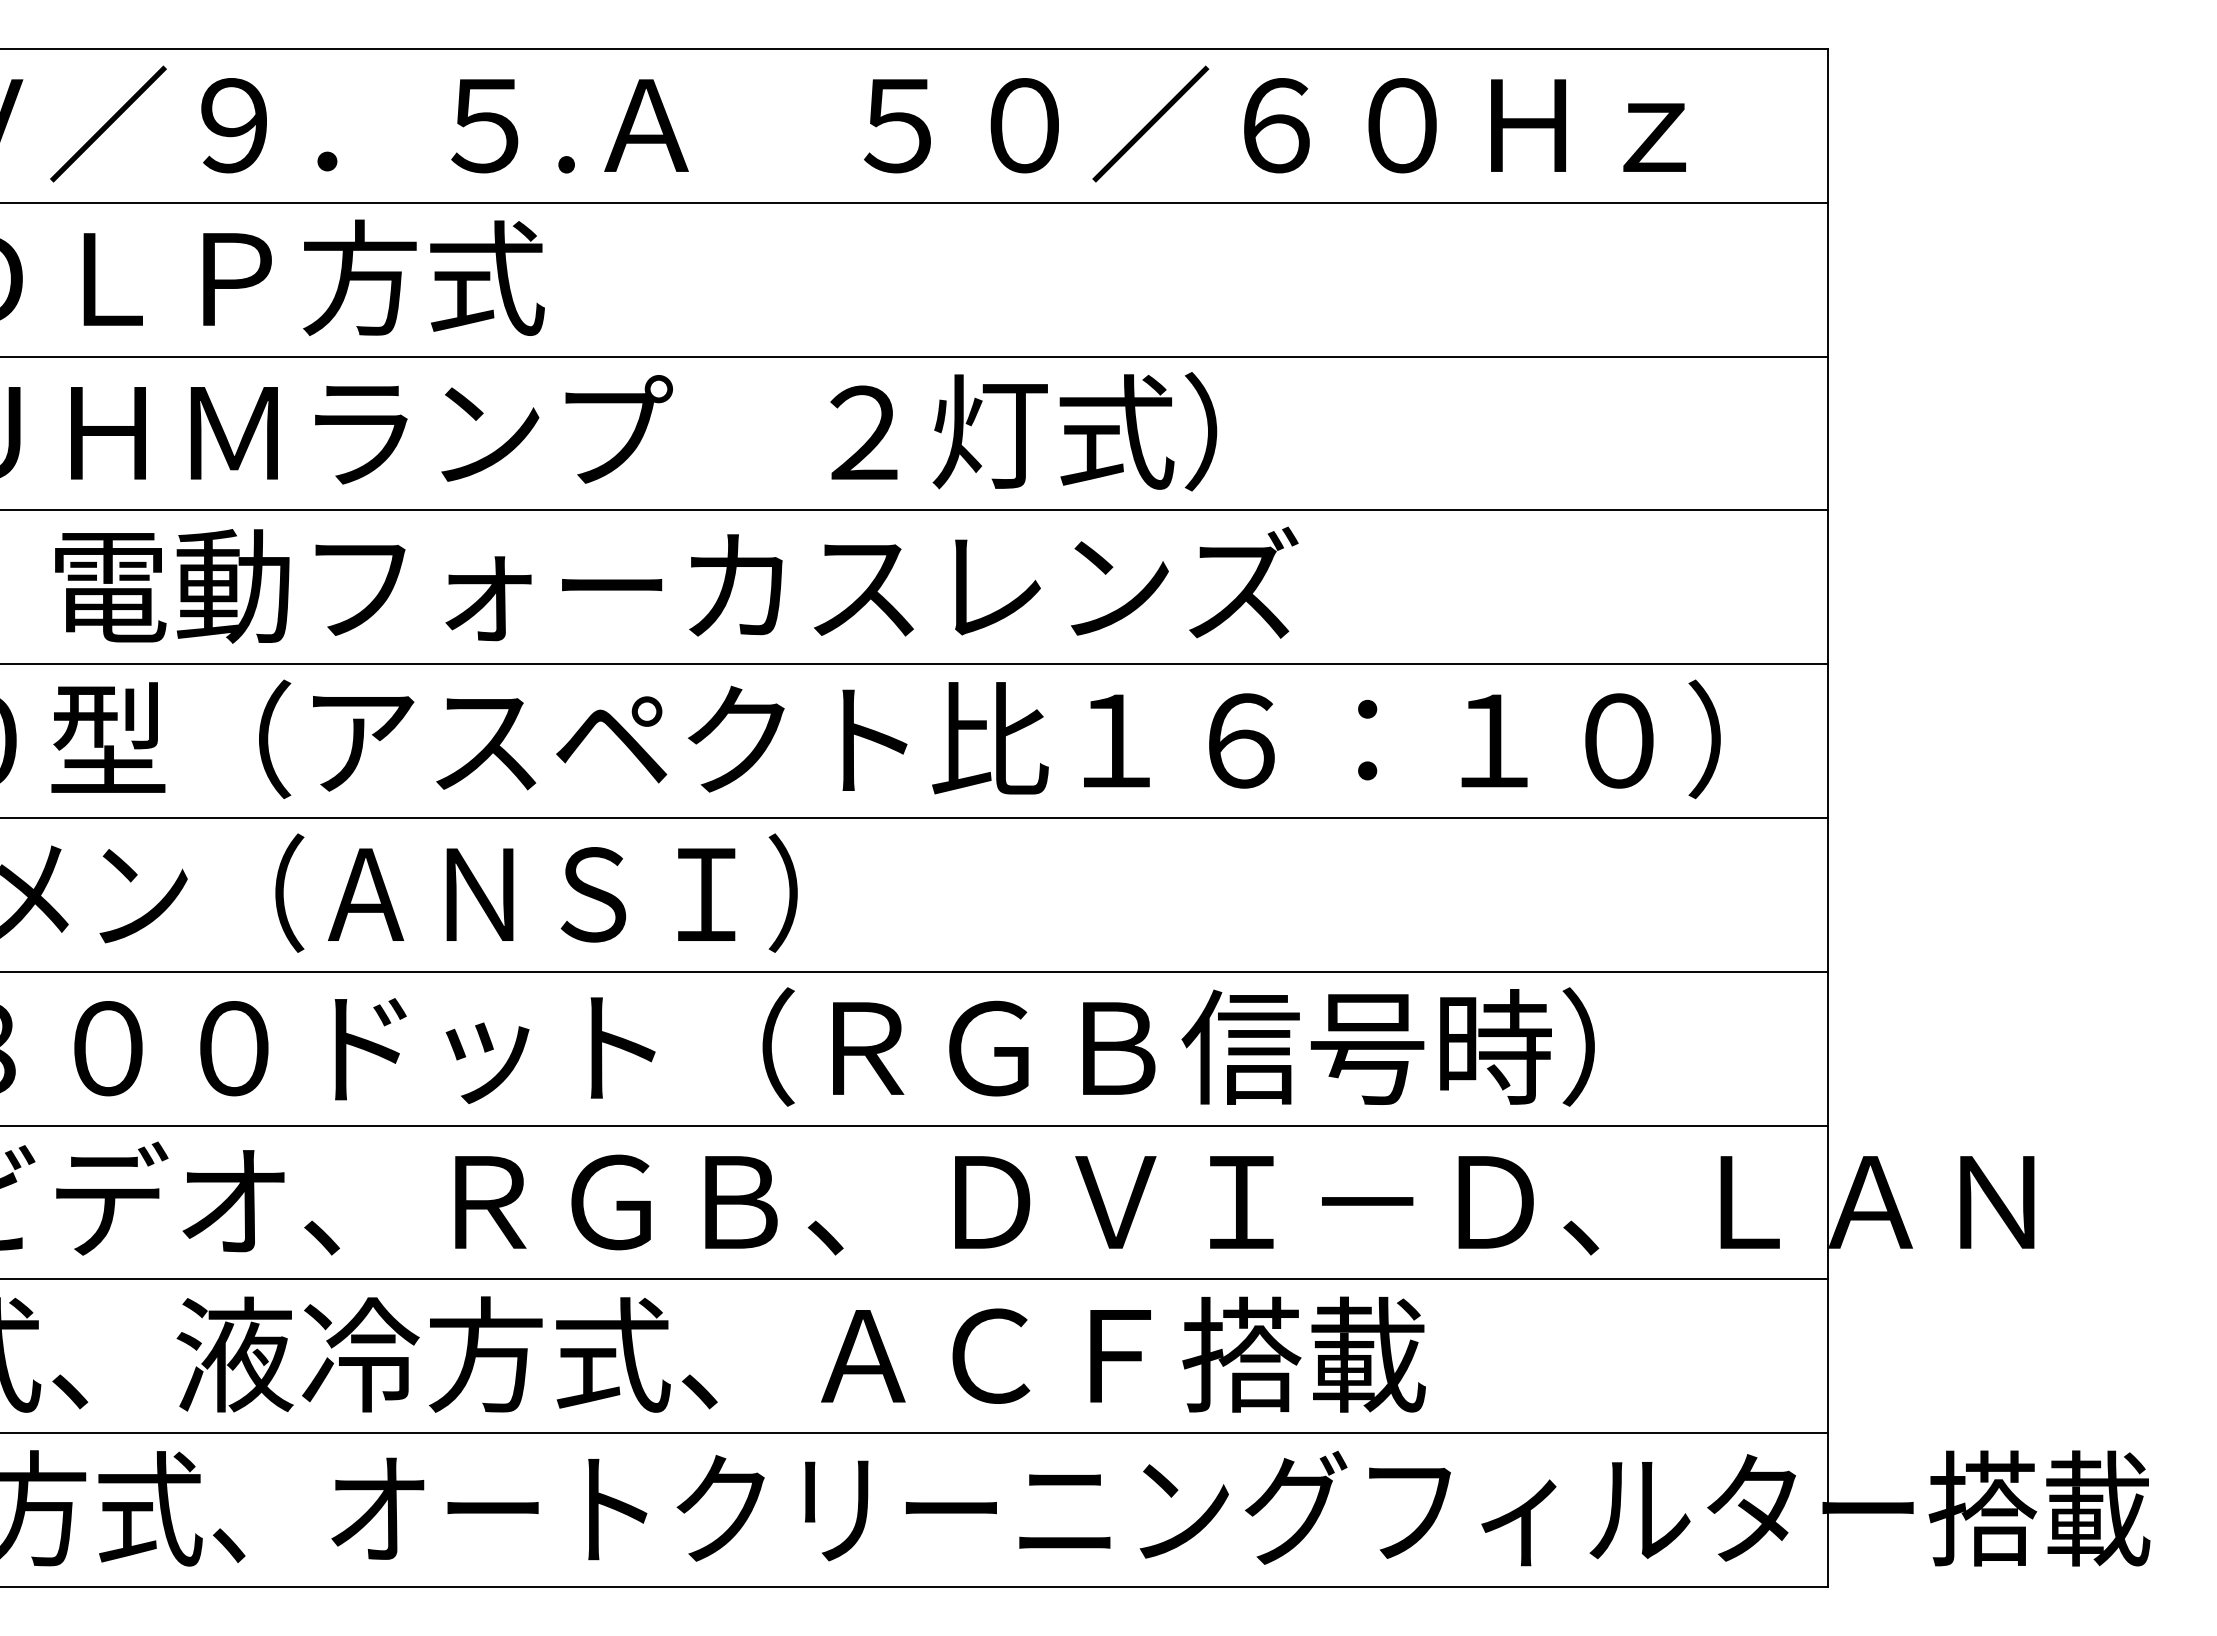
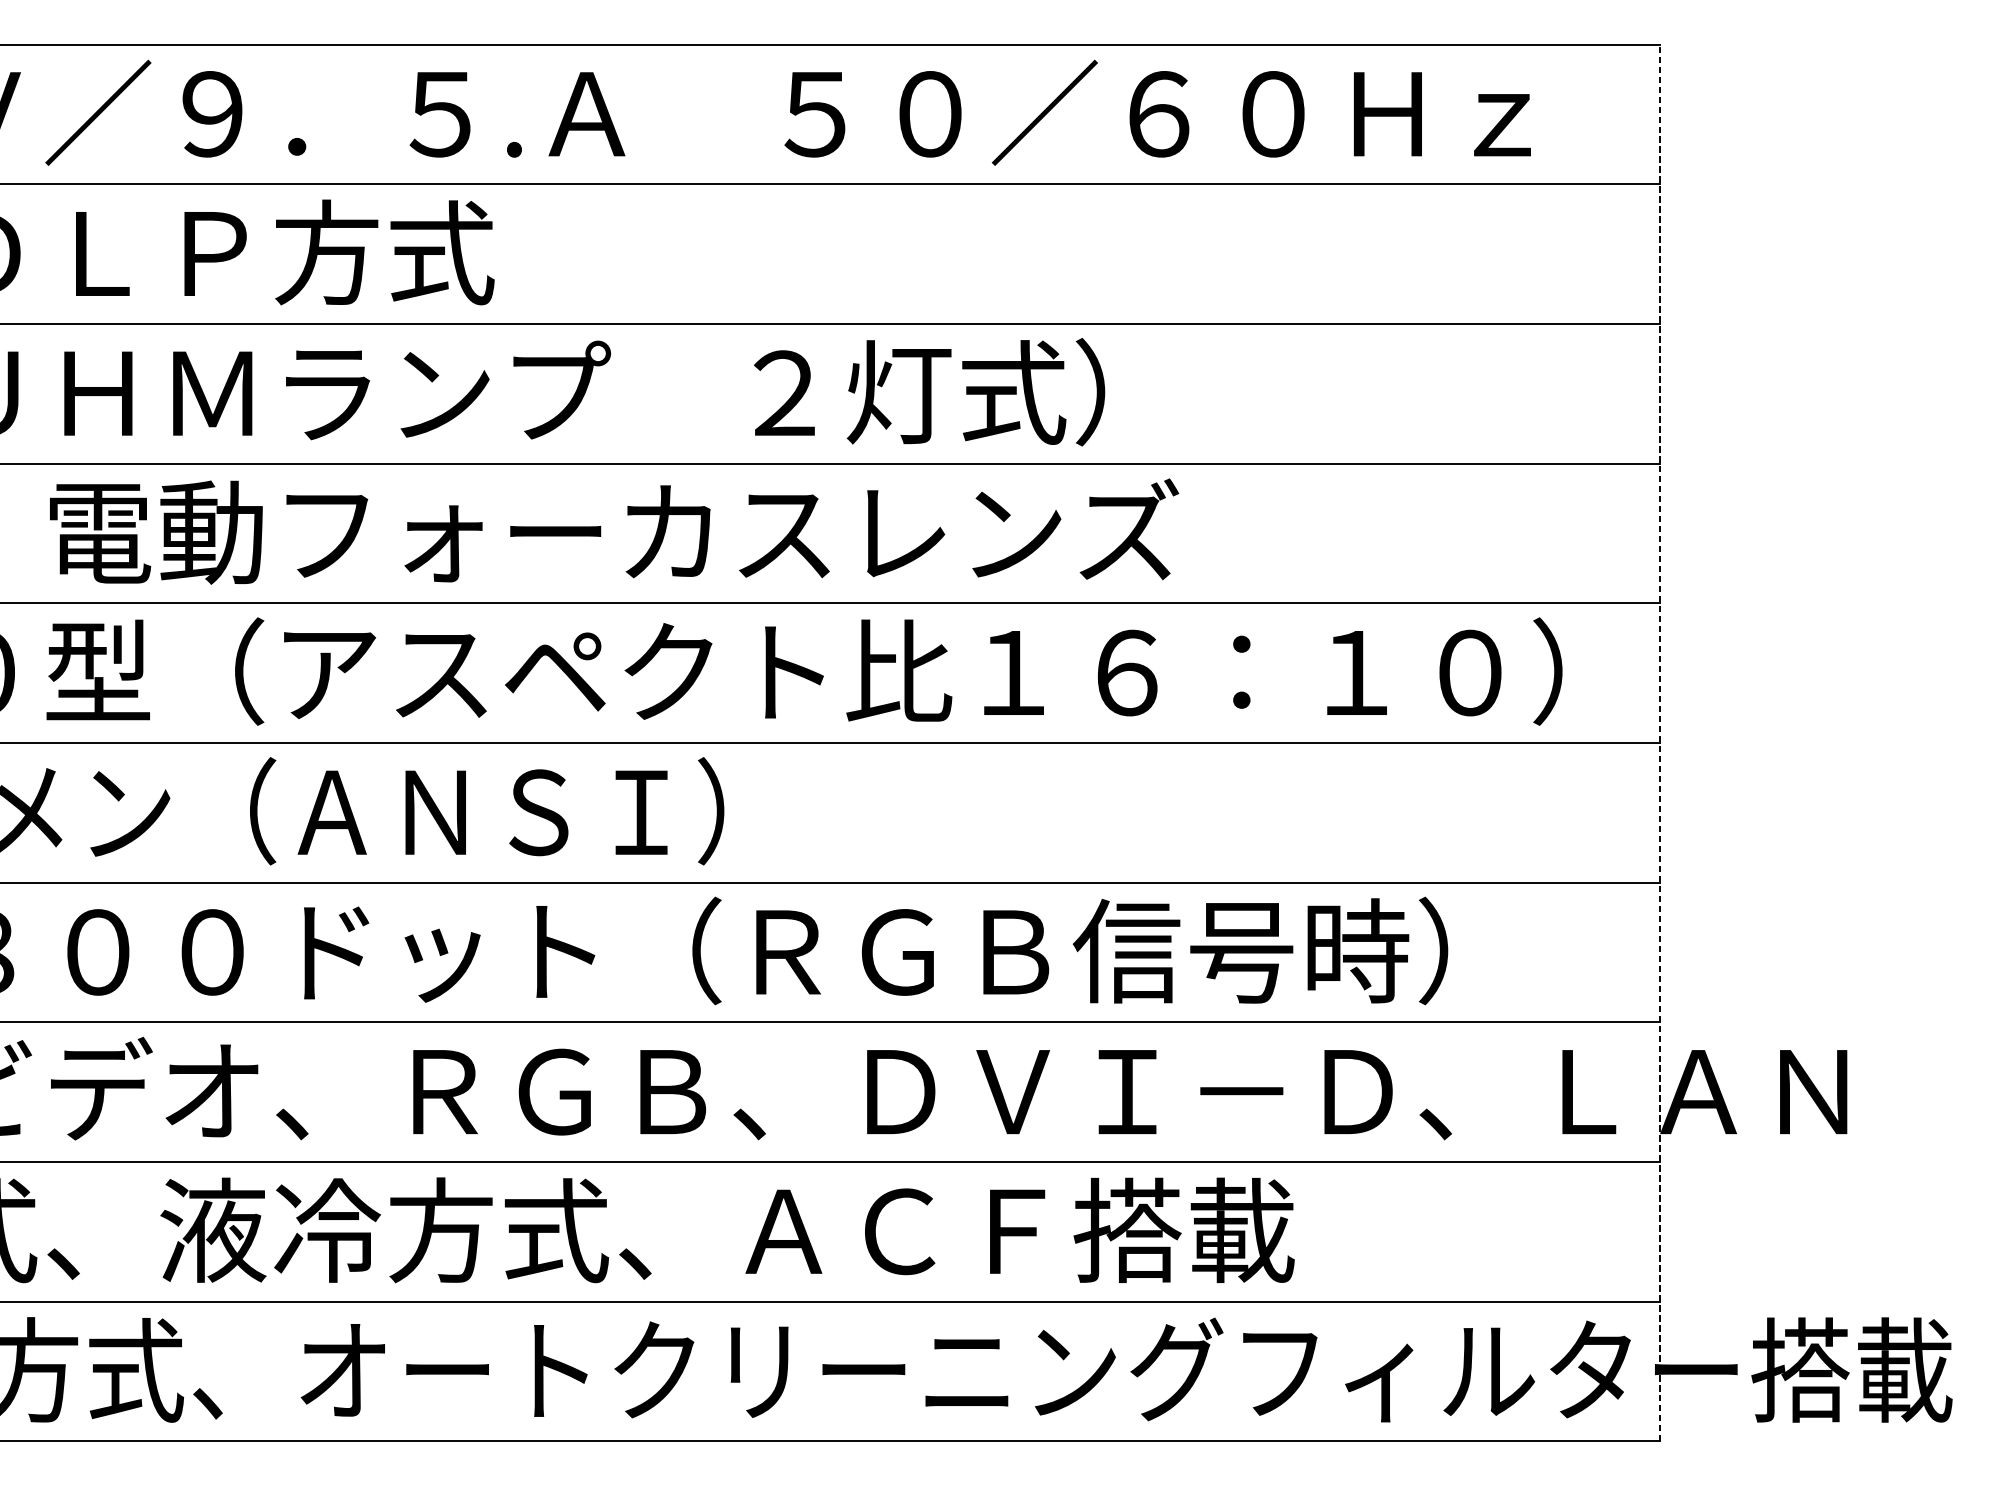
line: (1828, 817) -> (1660, 742), solid -> dashed

